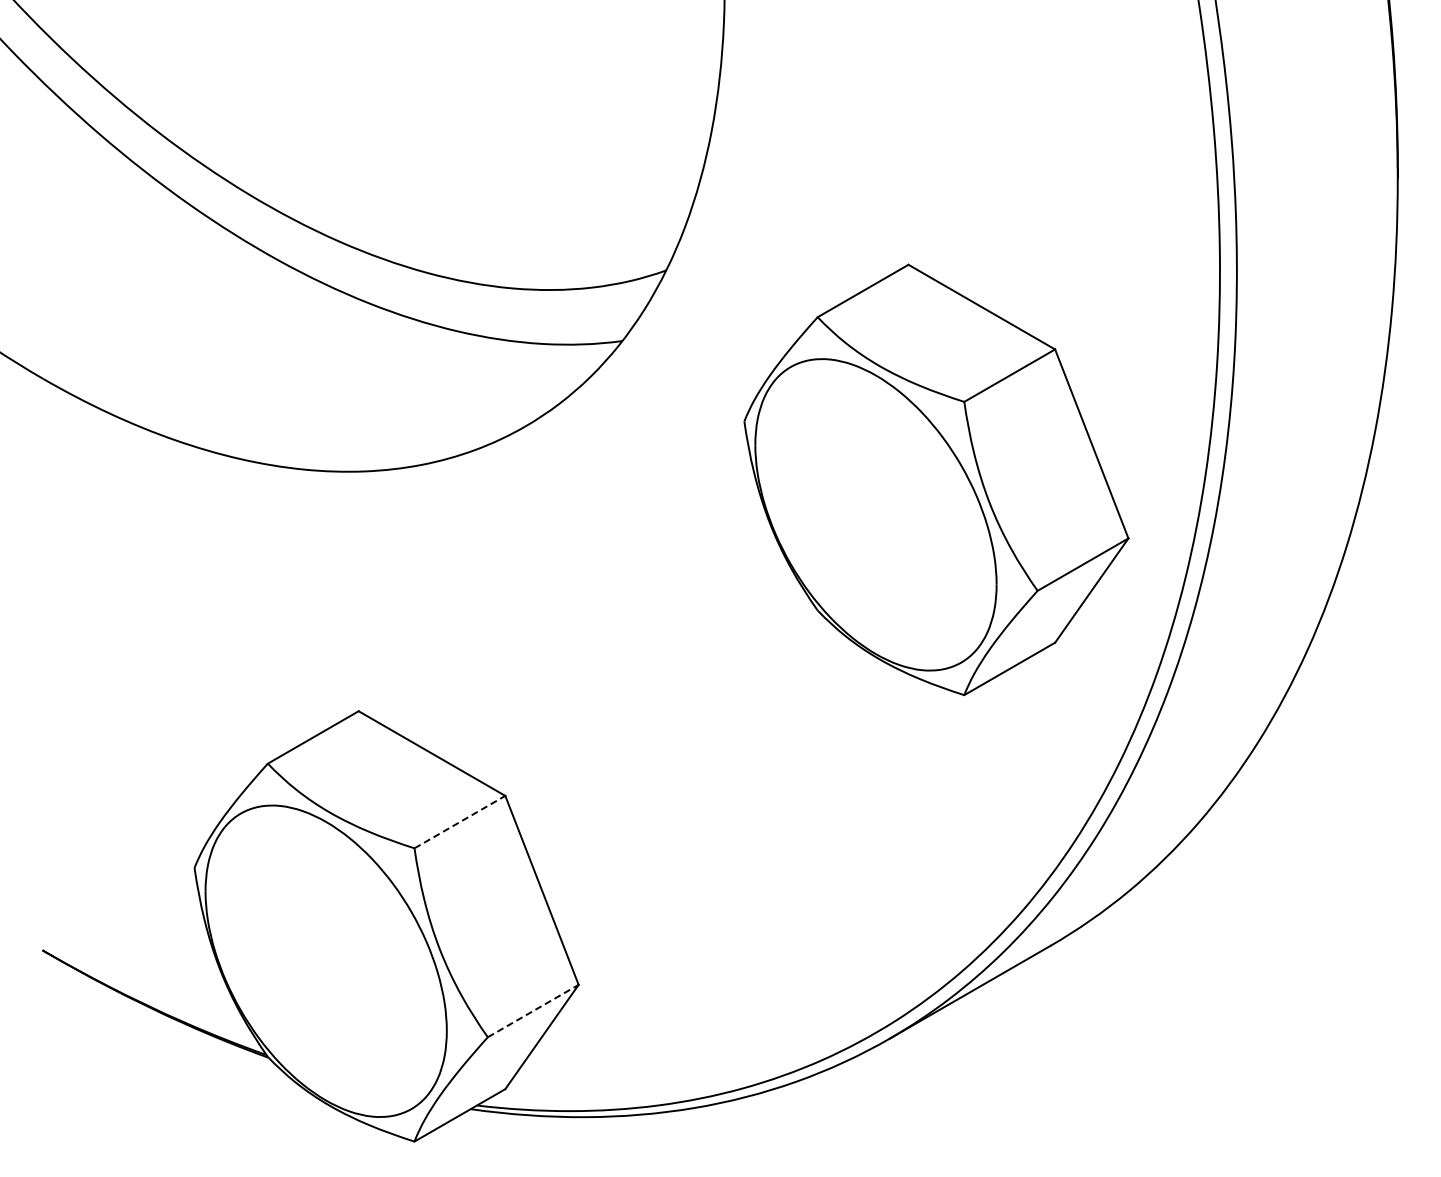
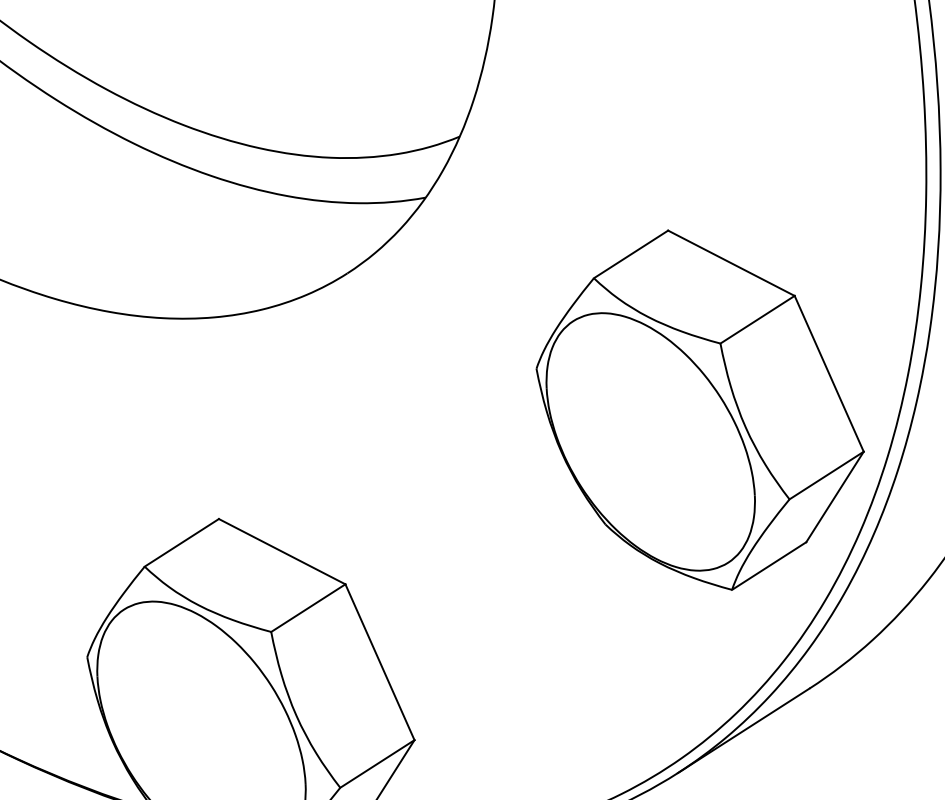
part: (936, 479) -> (700, 409), moved
line: (460, 821) -> (308, 607), dashed -> solid
line: (533, 1010) -> (377, 763), dashed -> solid

